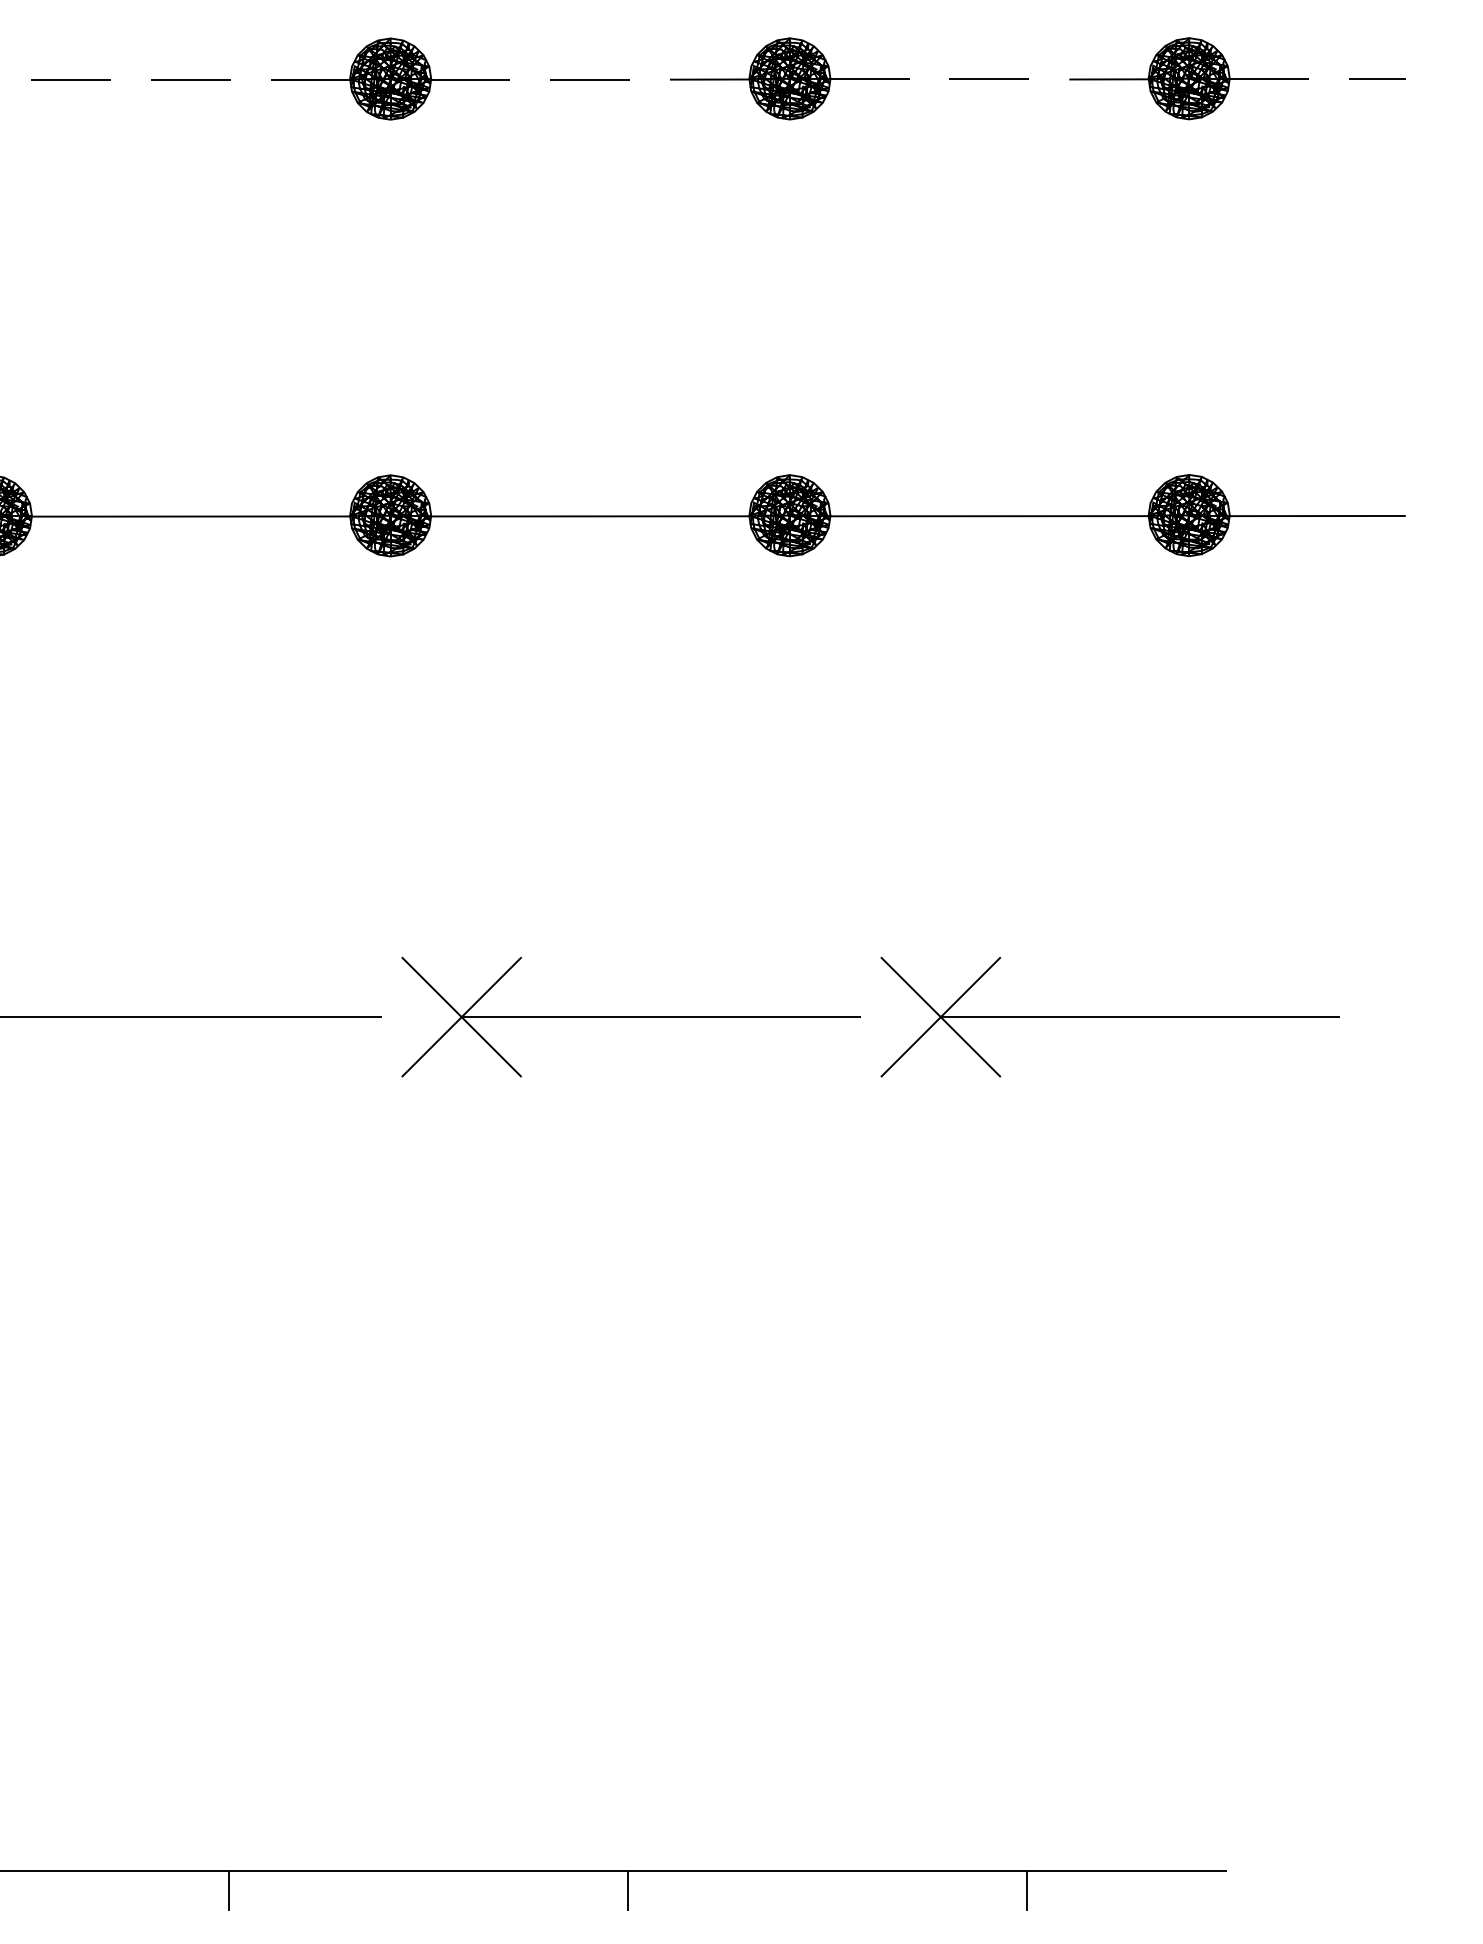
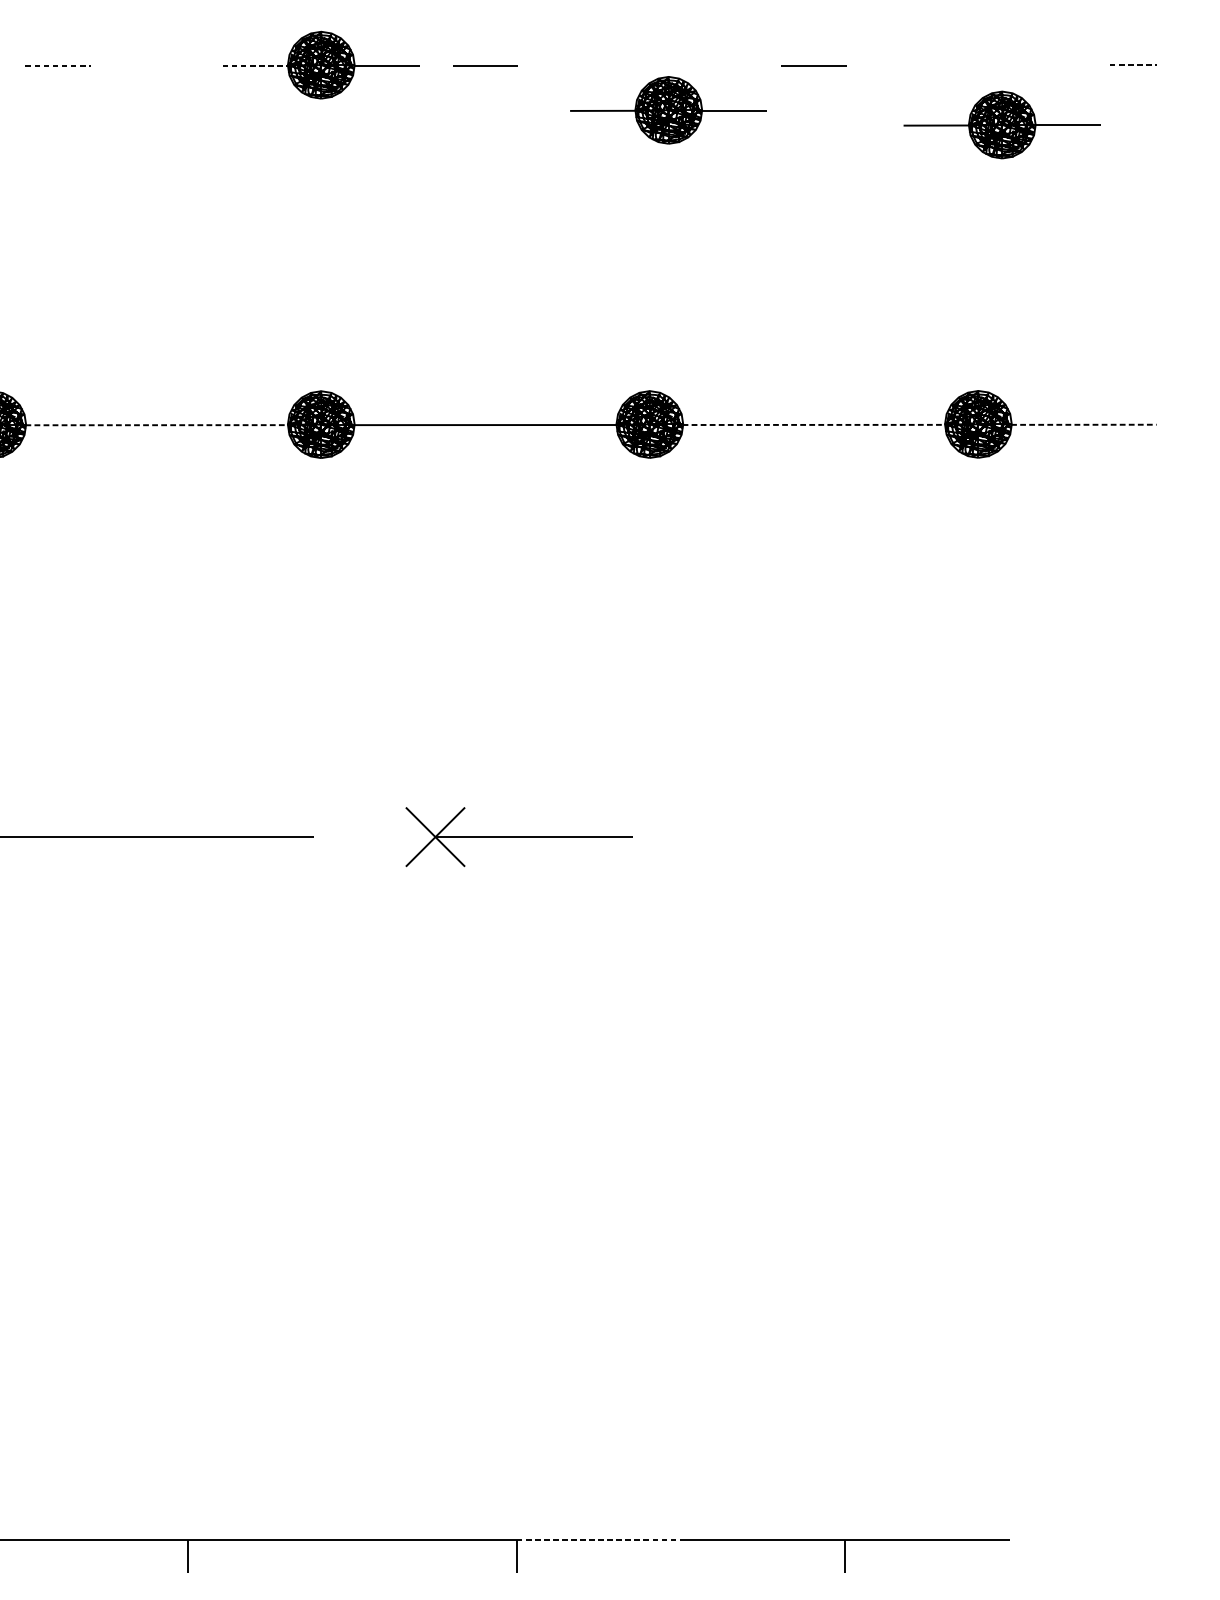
part: (789, 78) -> (668, 109), moved
part: (1188, 78) -> (1001, 124), moved
line: (71, 79) -> (58, 65), solid -> dashed
line: (190, 79) -> (156, 65), removed
line: (310, 79) -> (255, 65), solid -> dashed
line: (1377, 79) -> (1133, 65), solid -> dashed
line: (190, 516) -> (156, 425), solid -> dashed
line: (989, 516) -> (814, 425), solid -> dashed
line: (1317, 516) -> (1083, 425), solid -> dashed
part: (630, 1016) -> (518, 836), size x0.6
part: (1109, 1016) -> (912, 836), removed
line: (727, 1870) -> (598, 1539), solid -> dashed

